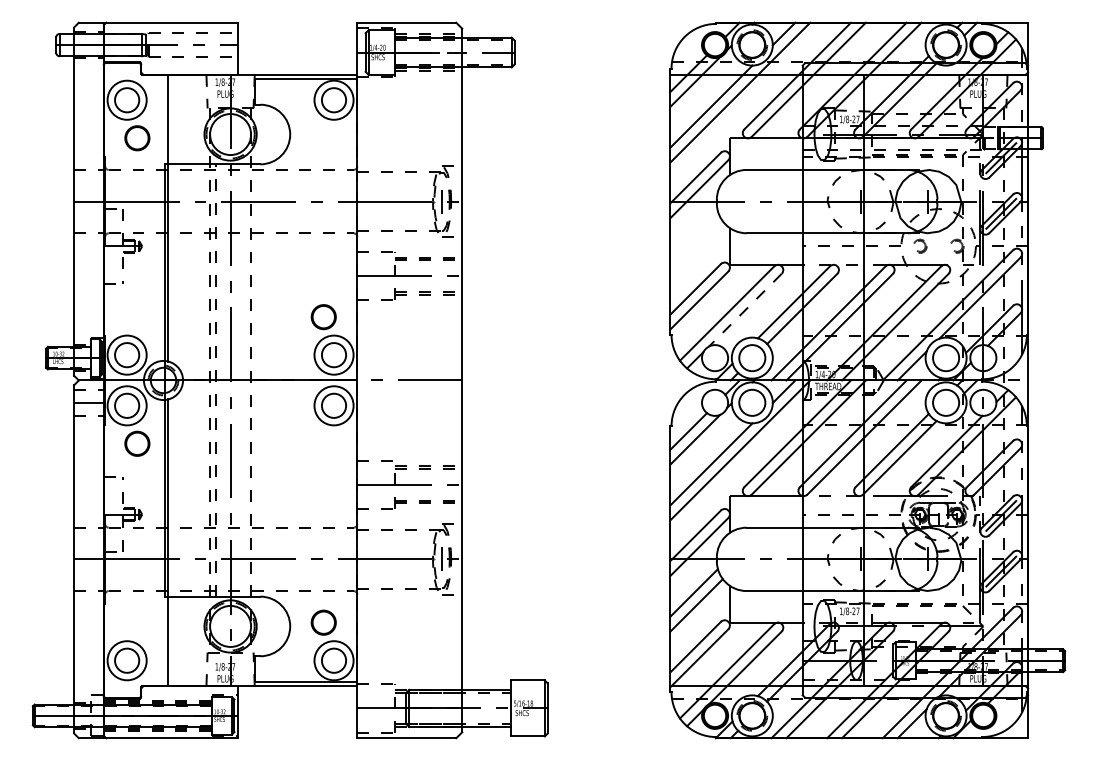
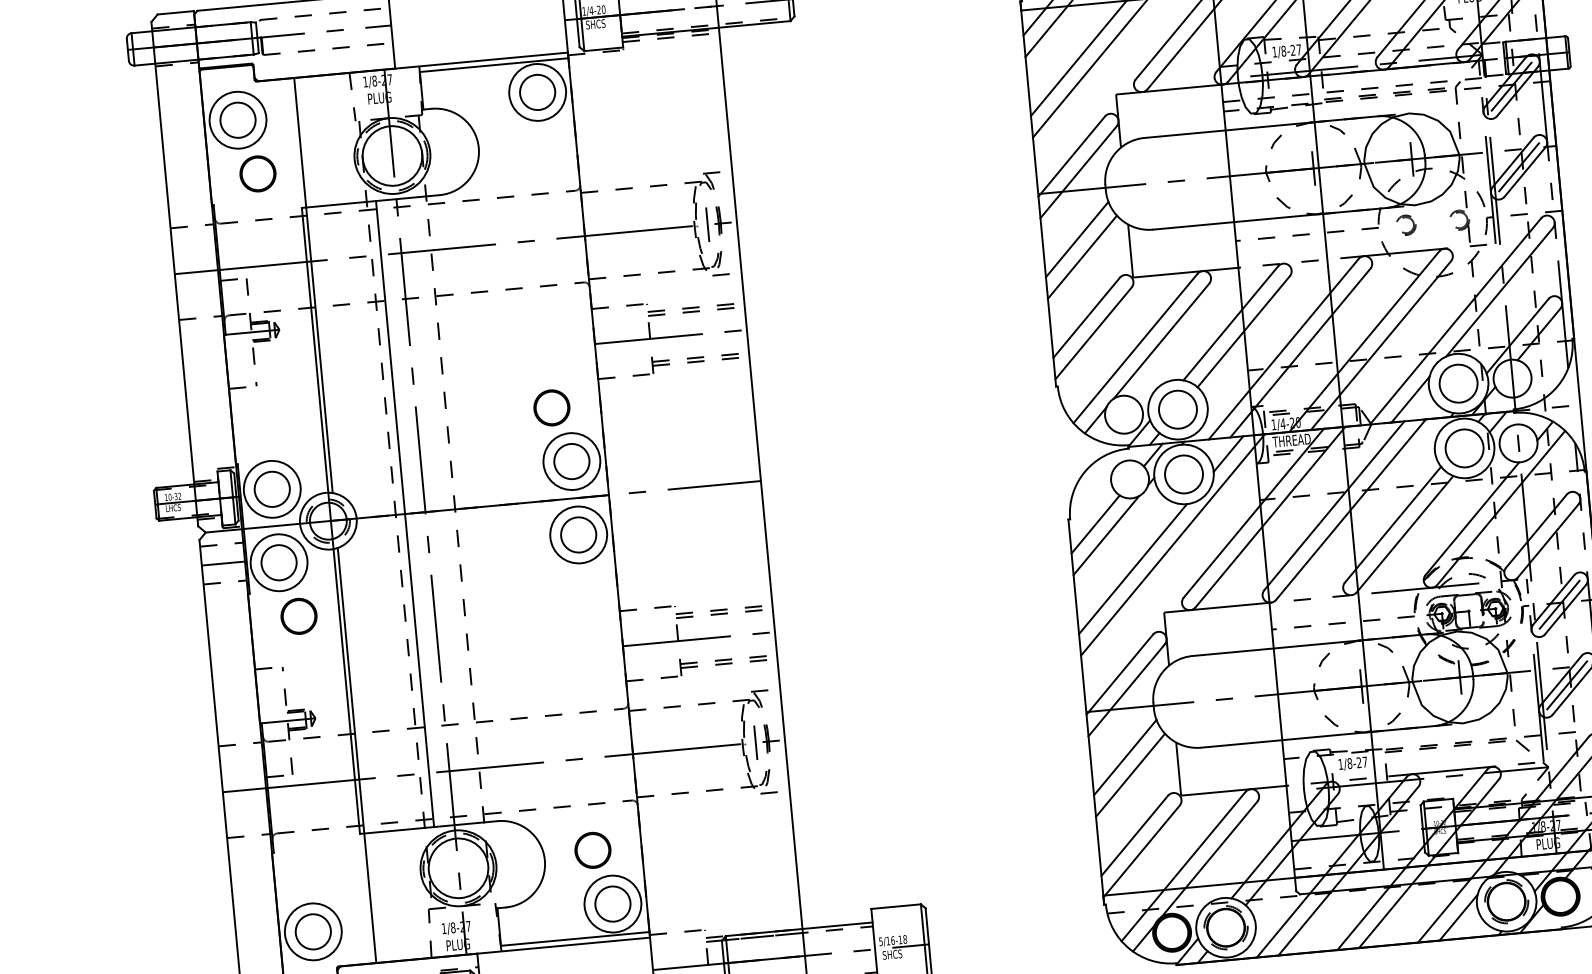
line: (693, 235) -> (1076, 240), added
line: (696, 247) -> (1082, 256), added
line: (745, 310) -> (1161, 341), dashed -> solid
line: (216, 380) -> (405, 514), dashed -> solid

